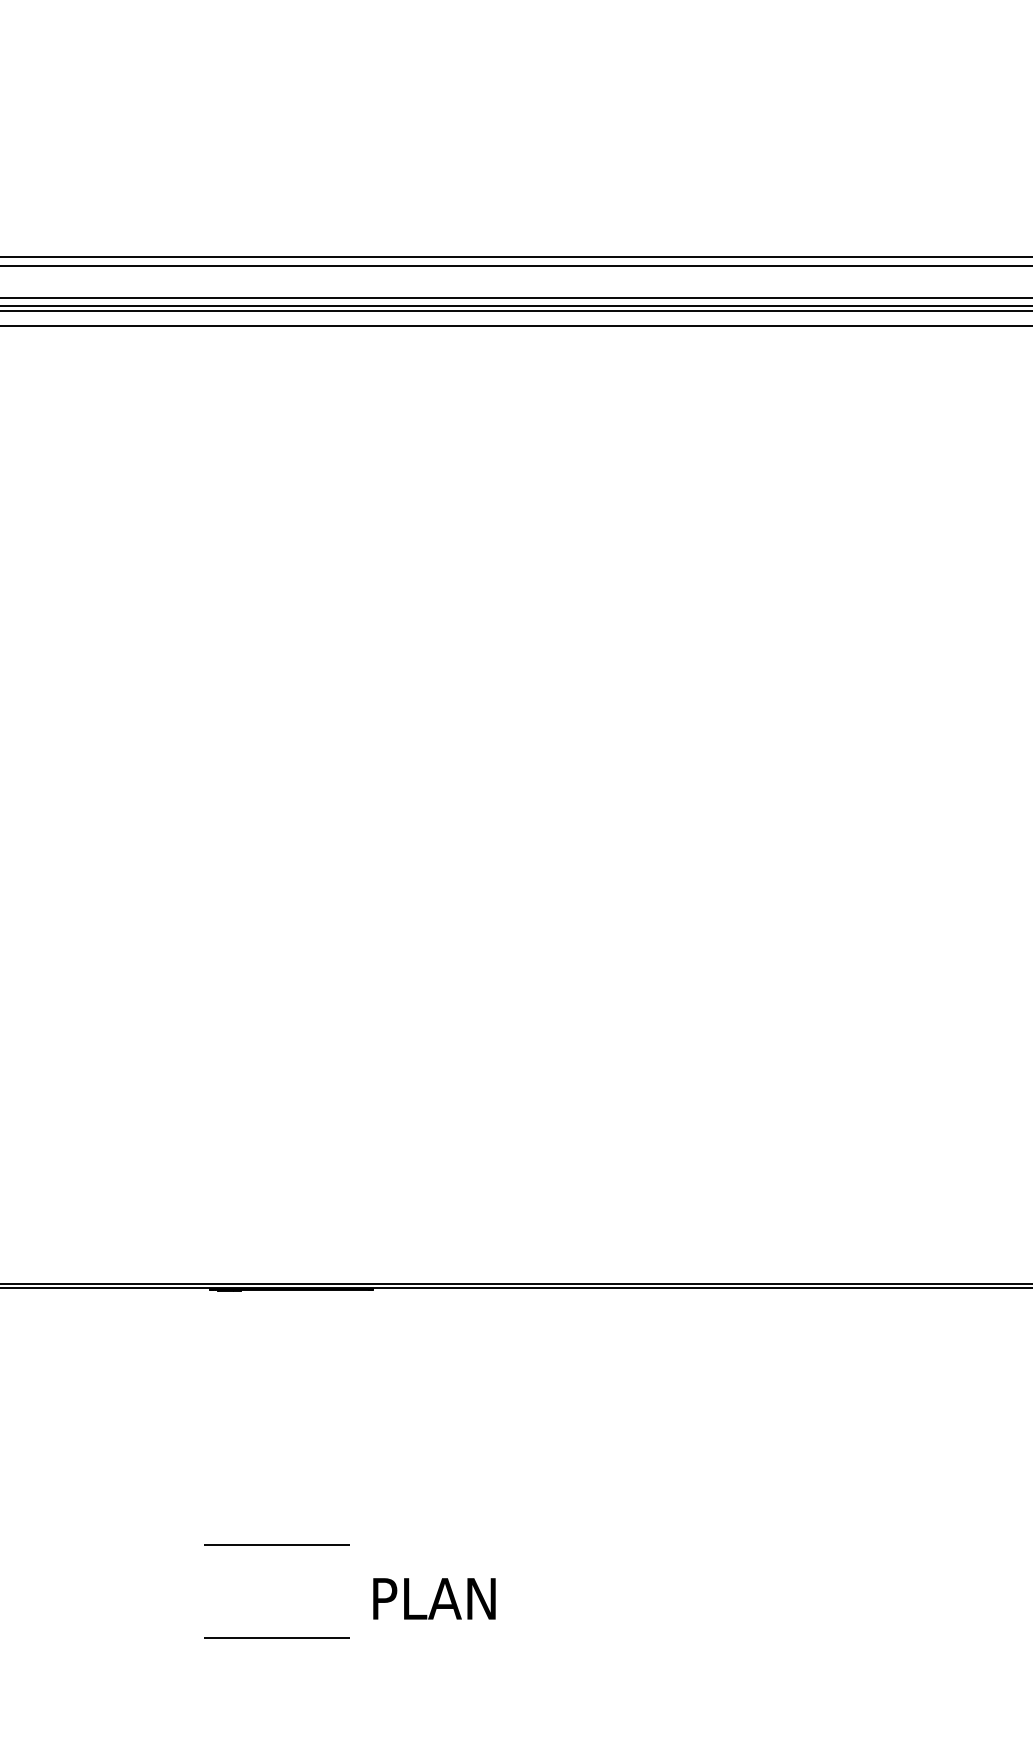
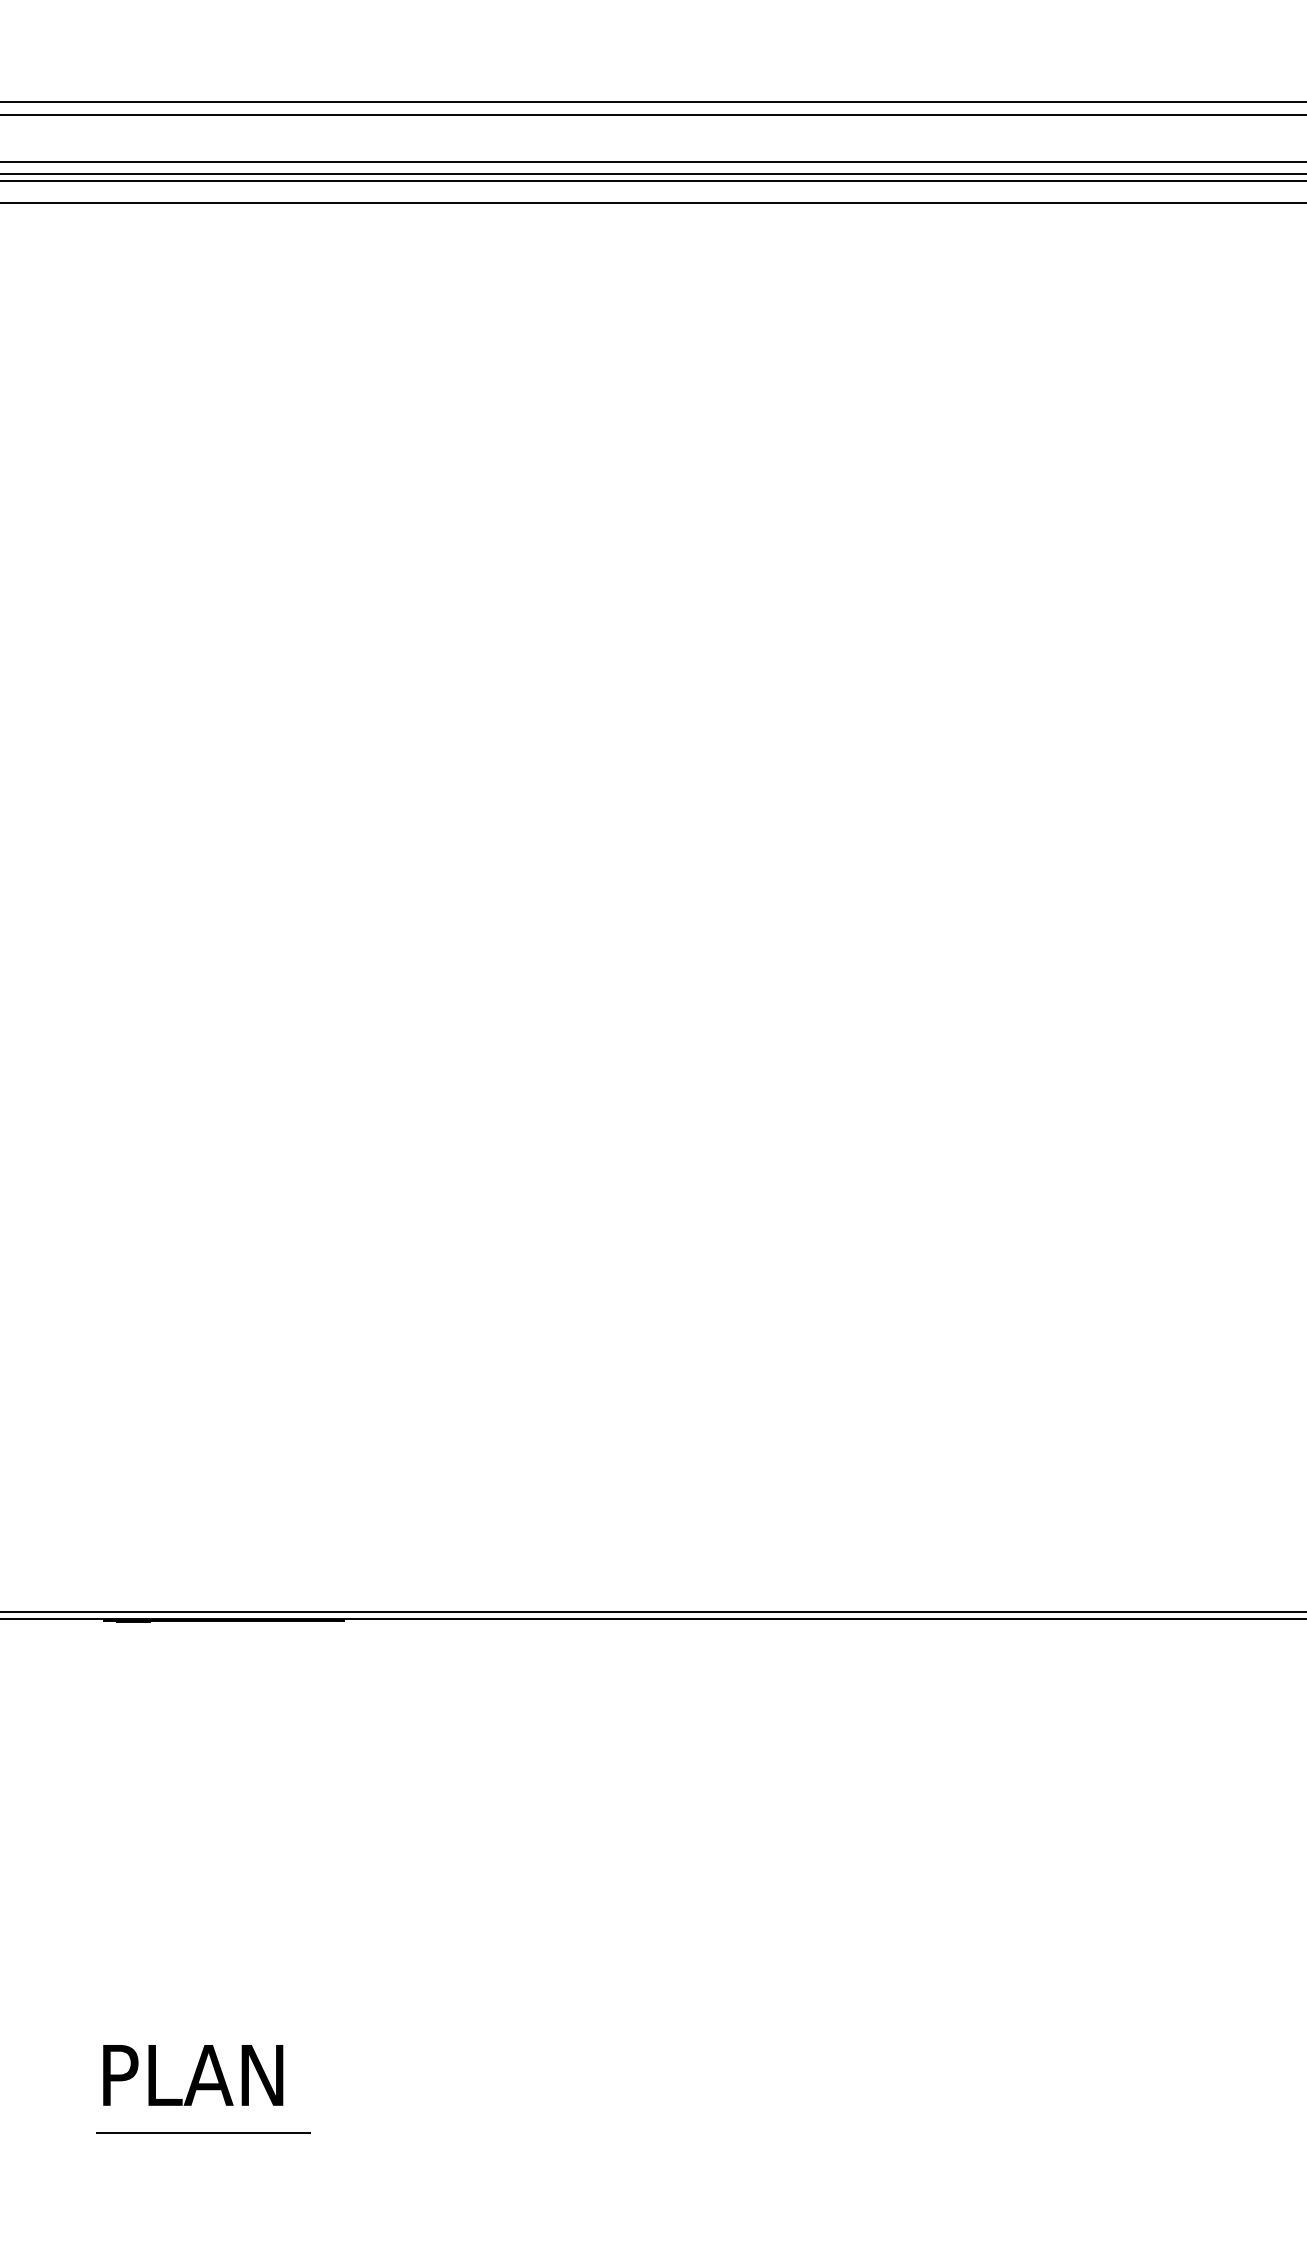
line: (276, 1544) -> (202, 1995), removed
text: (434, 1598) -> (193, 2074), moved

